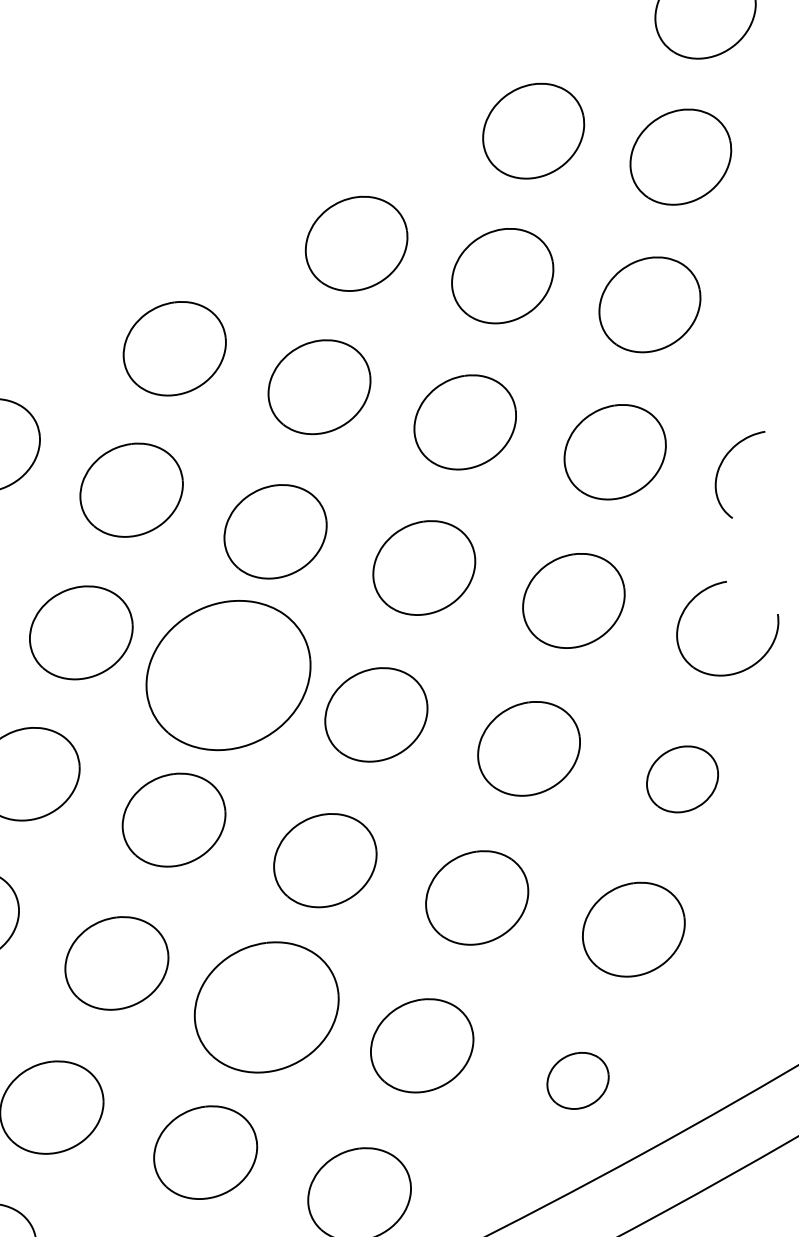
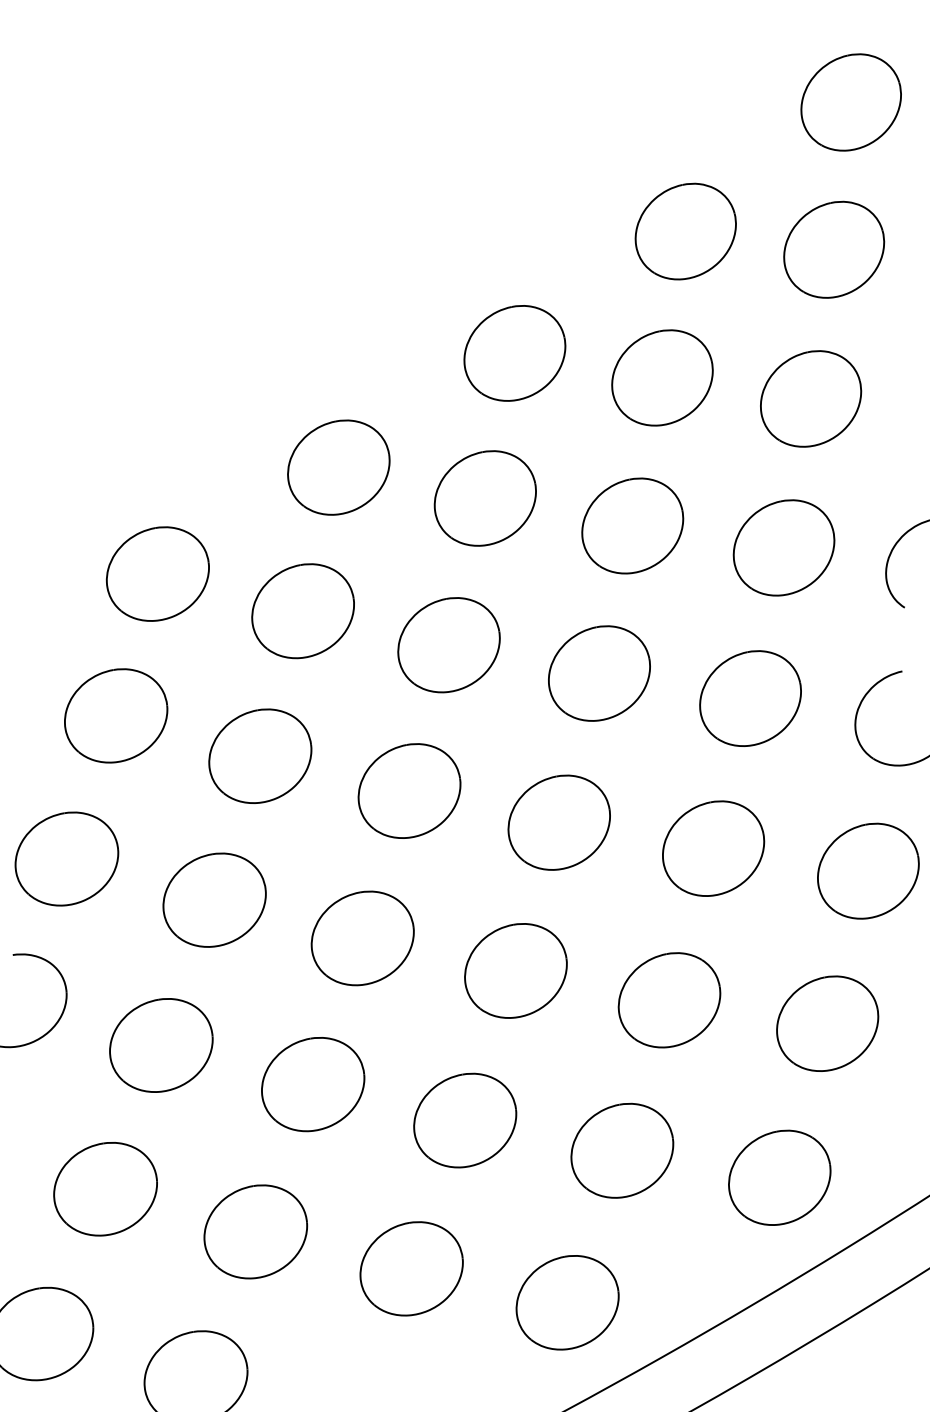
part: (228, 674) -> (409, 790), size x0.62
part: (682, 778) -> (868, 870), size x1.43
part: (267, 1007) -> (465, 1120), size x0.71
part: (577, 1080) -> (779, 1177), size x1.67

